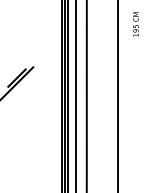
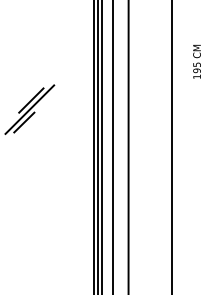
text: (135, 24) -> (196, 61), moved
line: (12, 93) -> (24, 122), added

